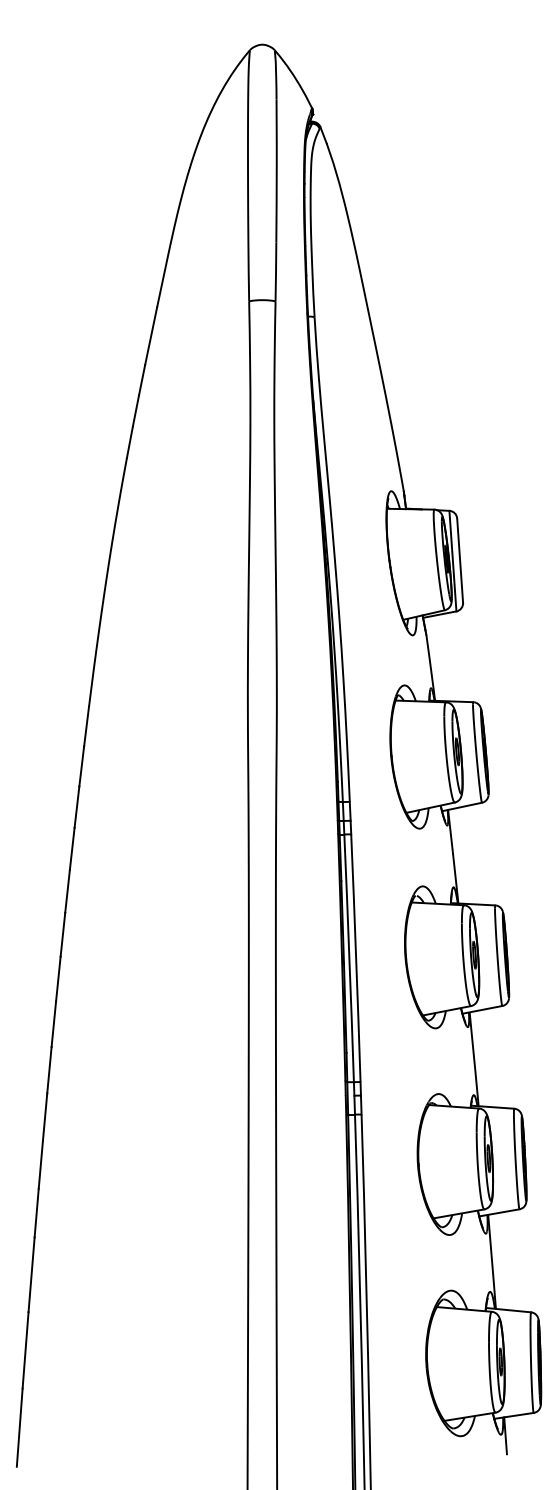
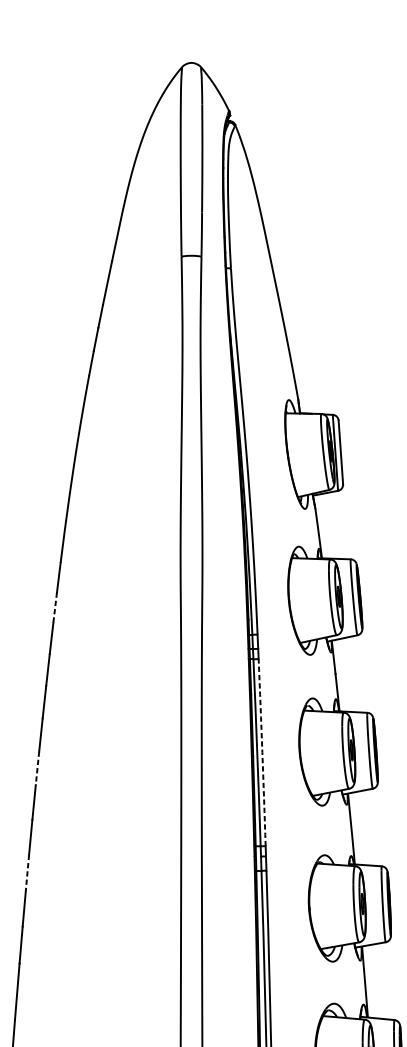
line: (81, 766) -> (54, 607), solid -> dashed
arc: (356, 958) -> (262, 752), solid -> dashed
line: (58, 979) -> (37, 768), solid -> dashed
line: (45, 1116) -> (27, 872), solid -> dashed

